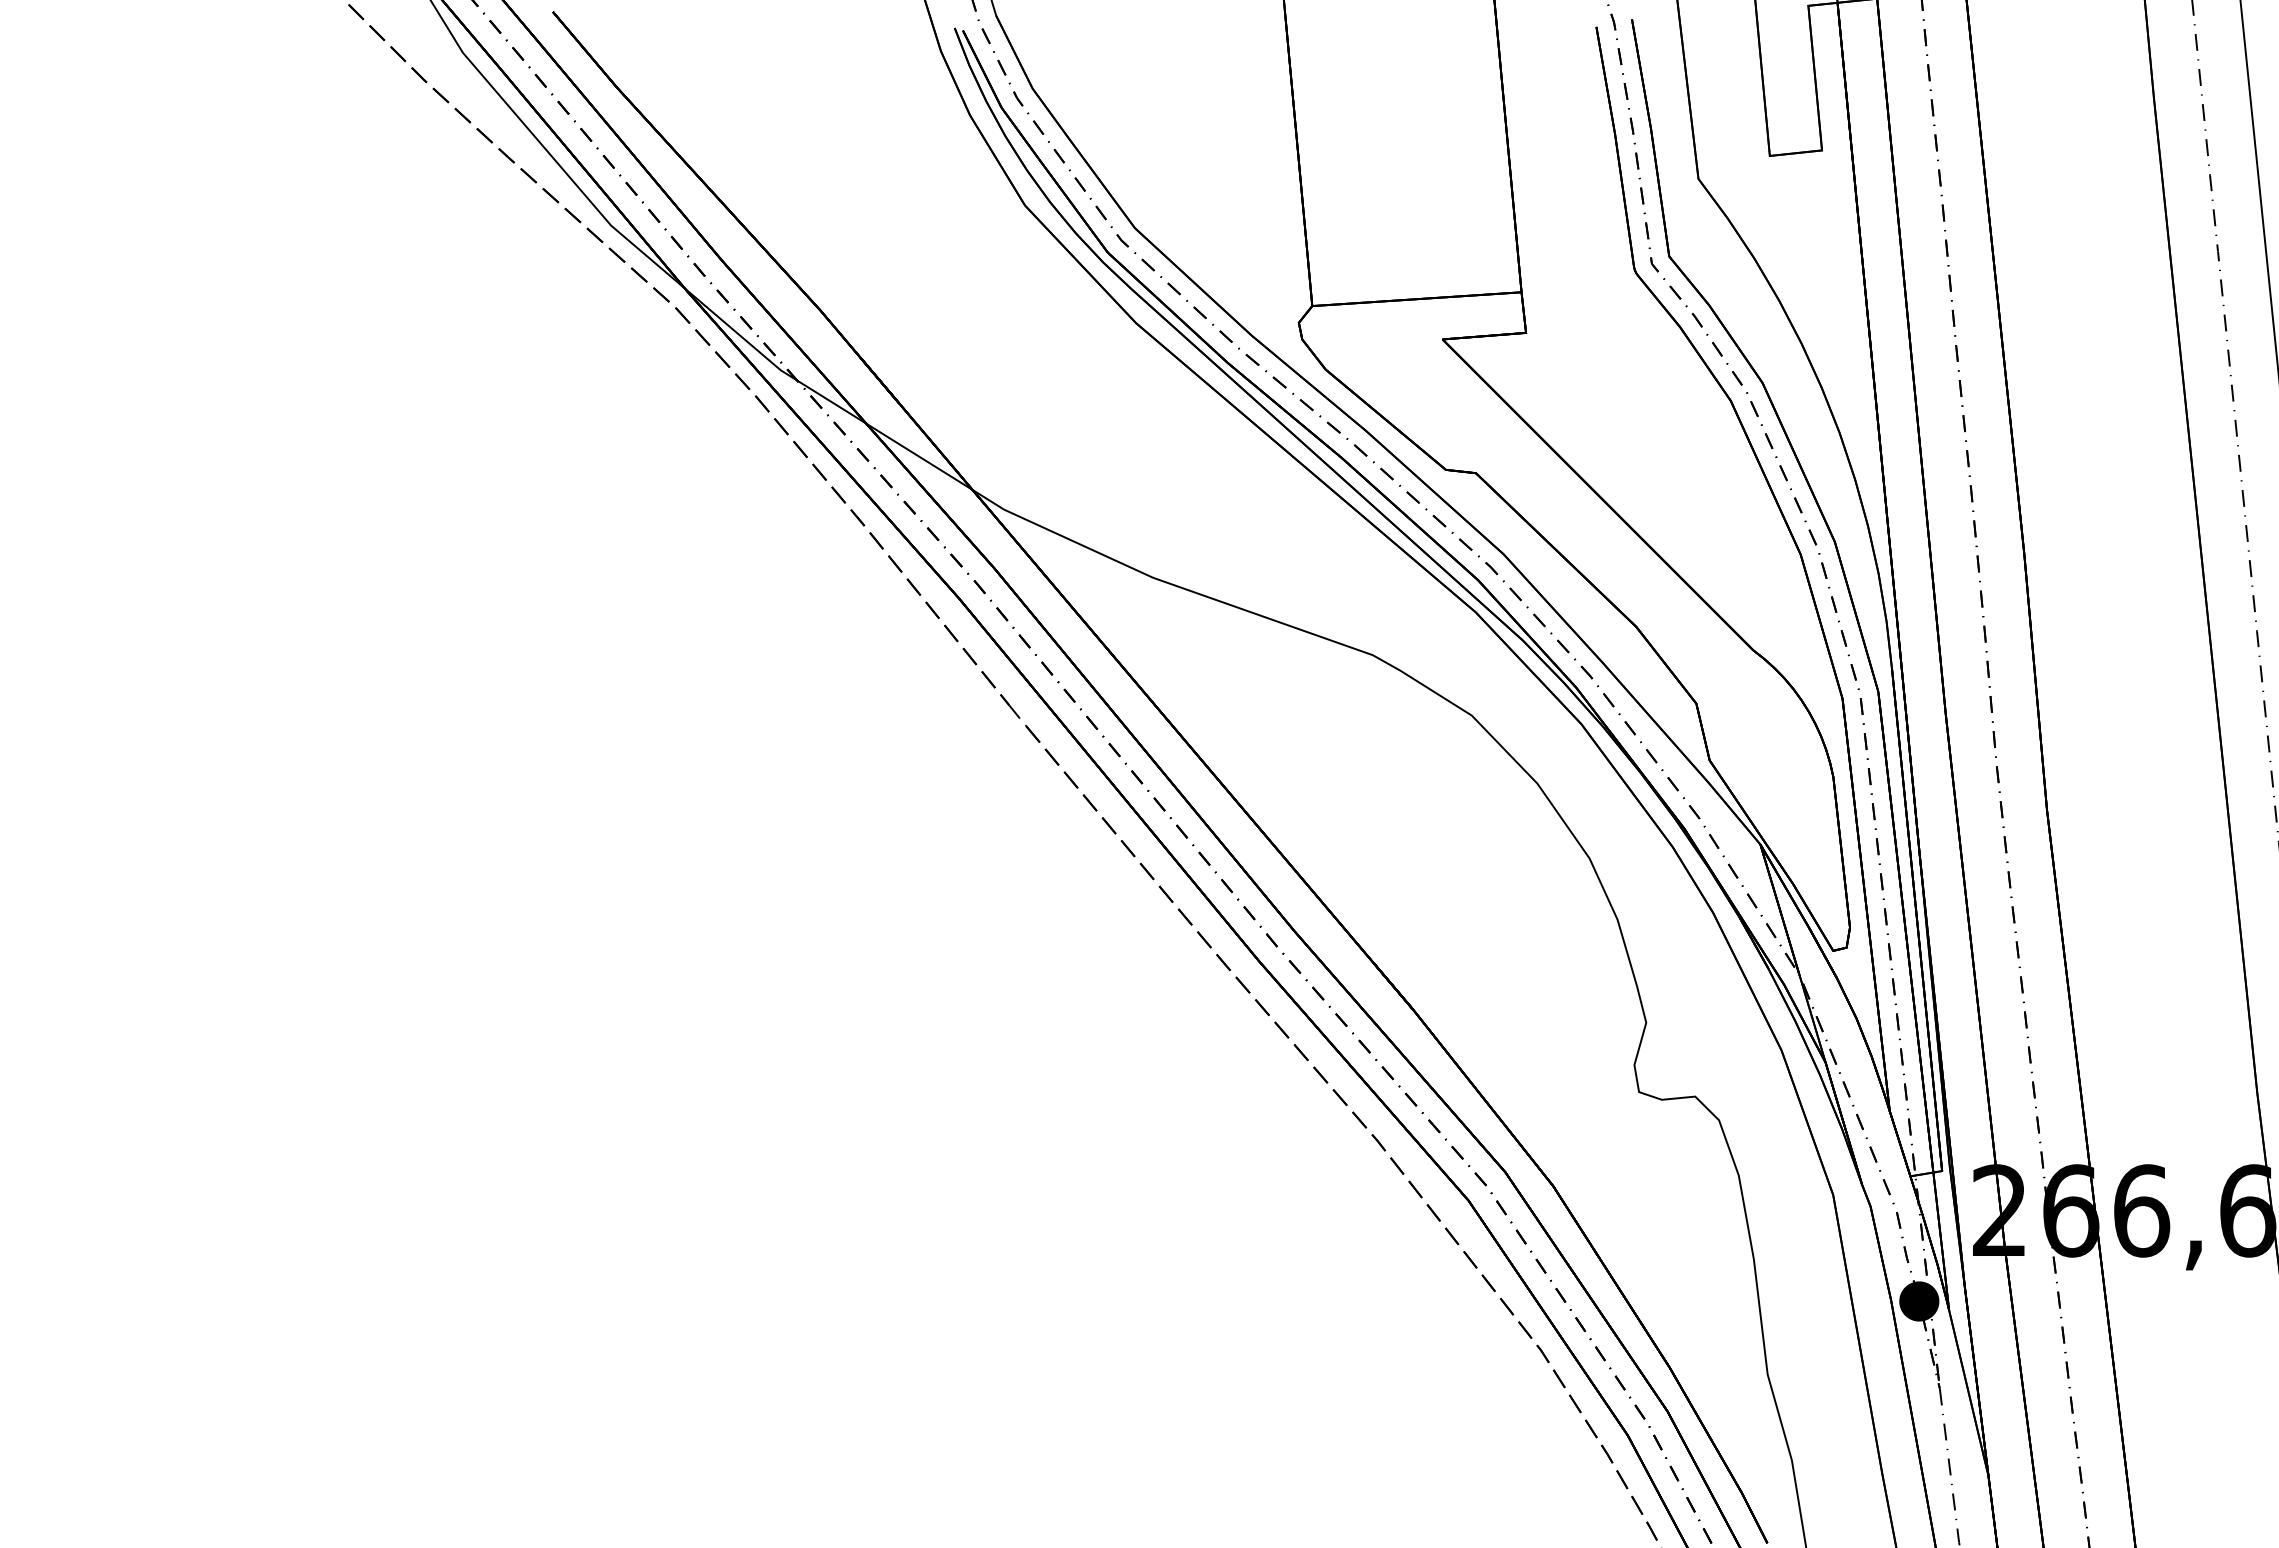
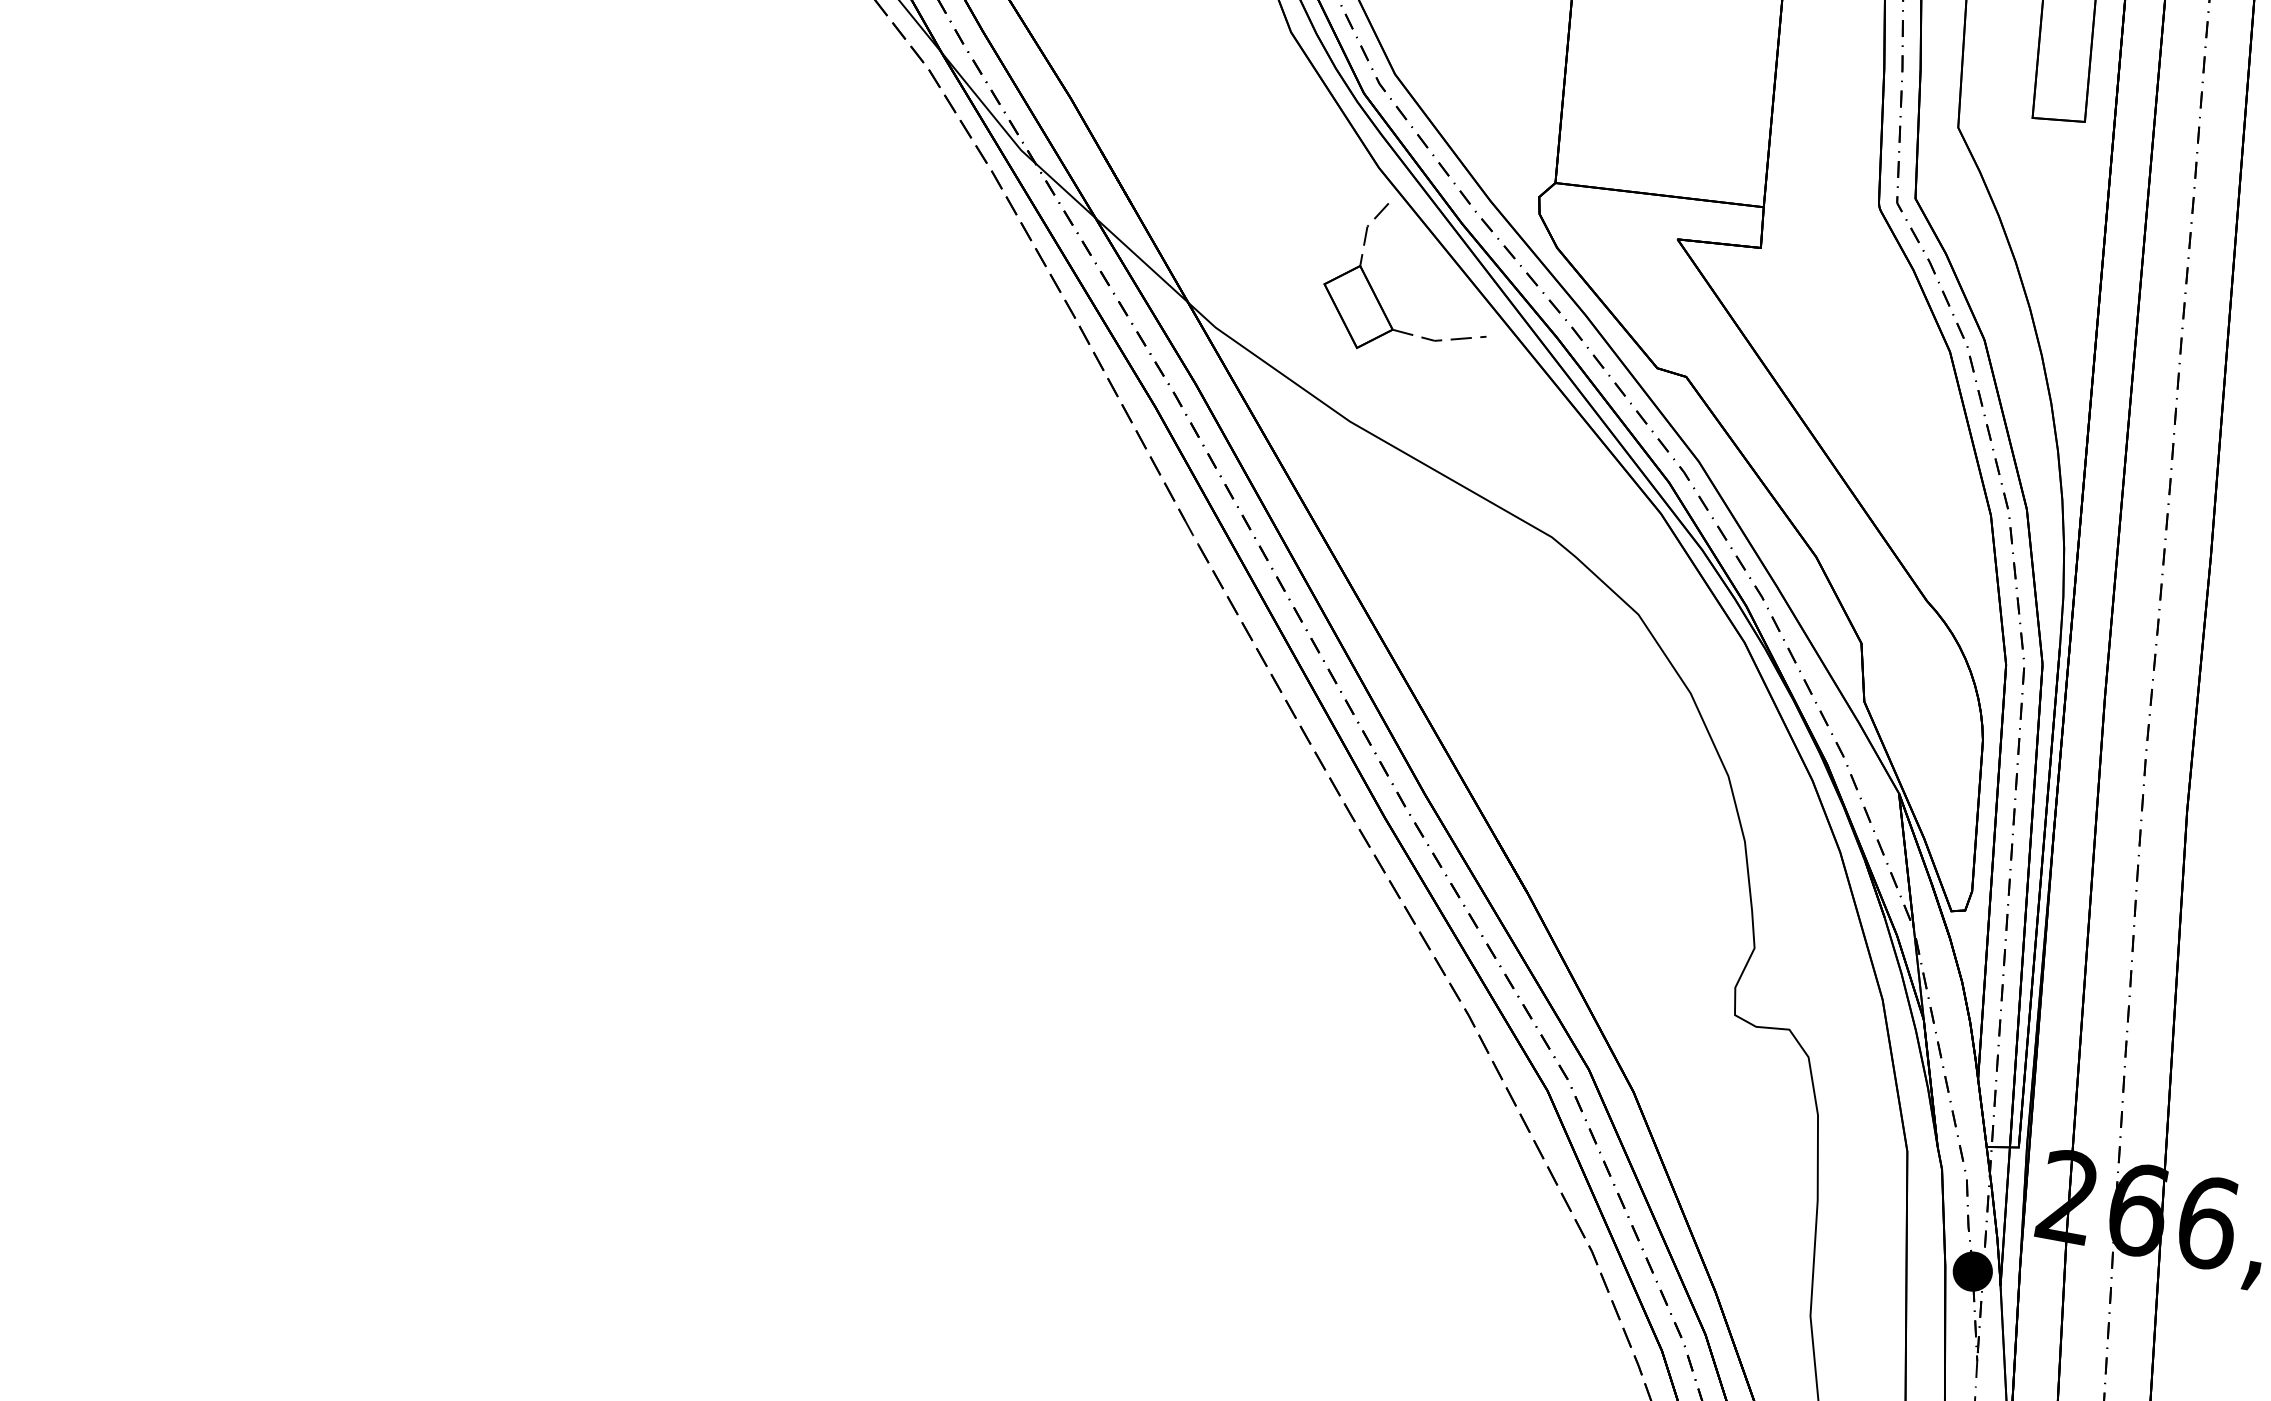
part: (1159, 452) -> (1378, 299), added

